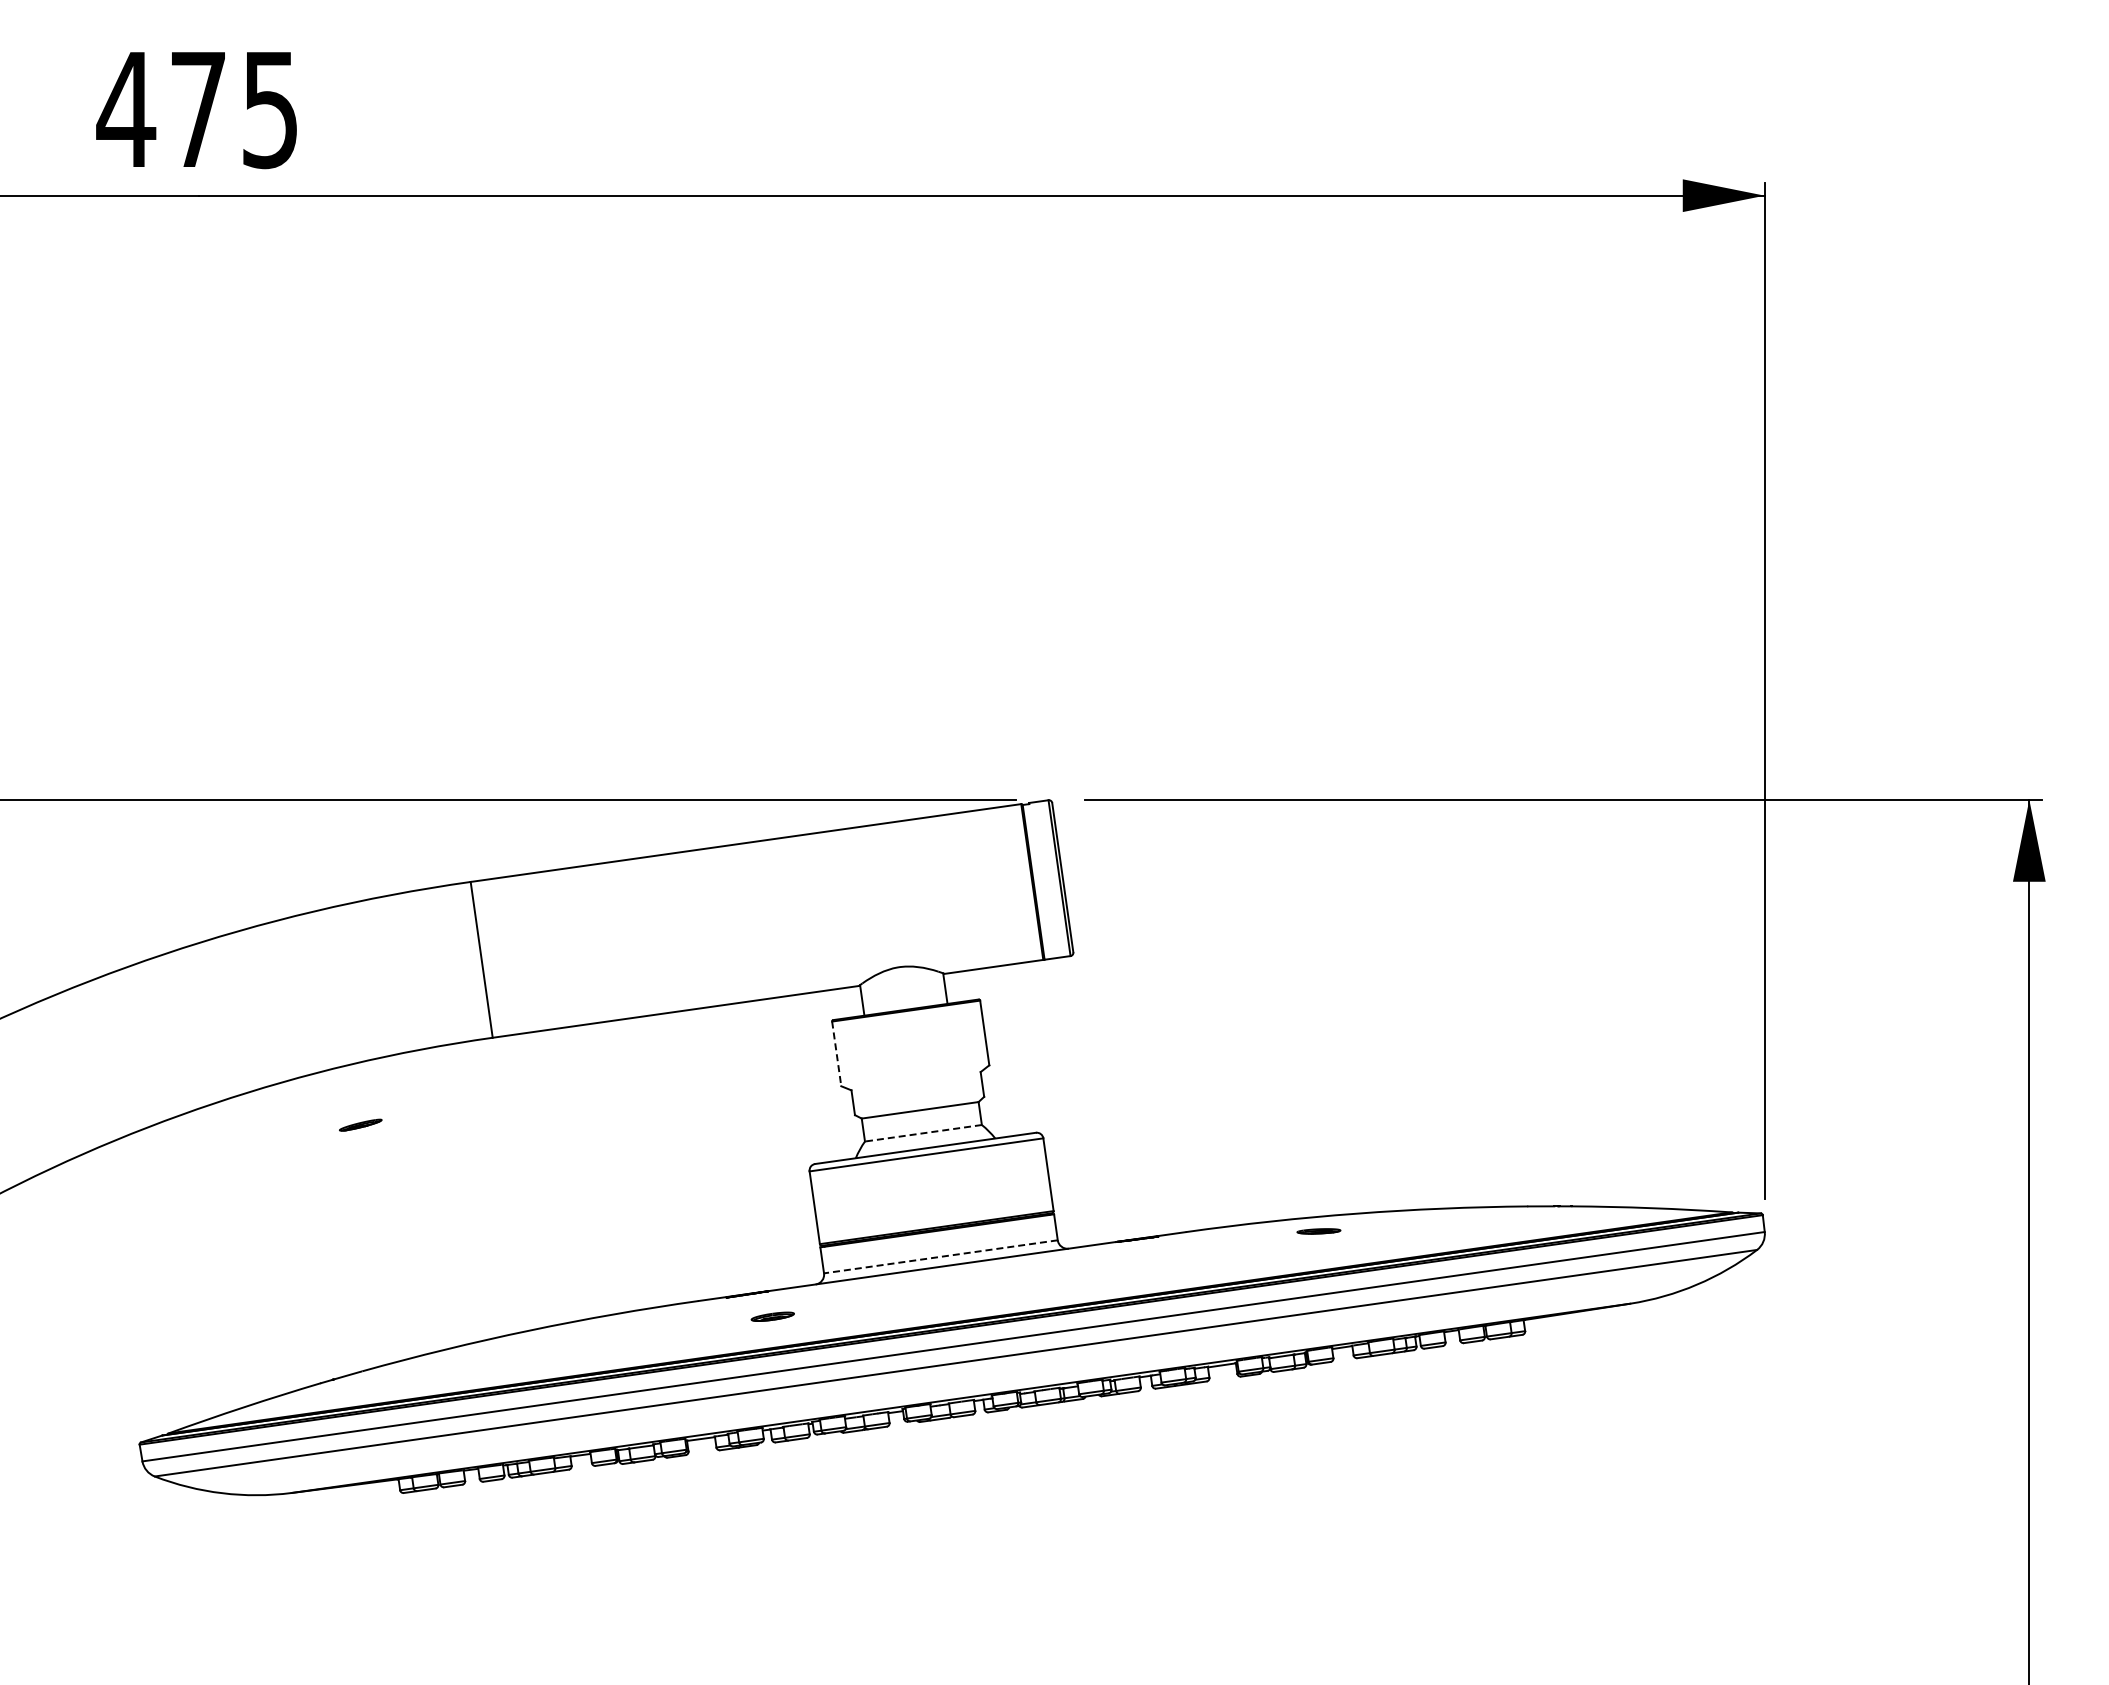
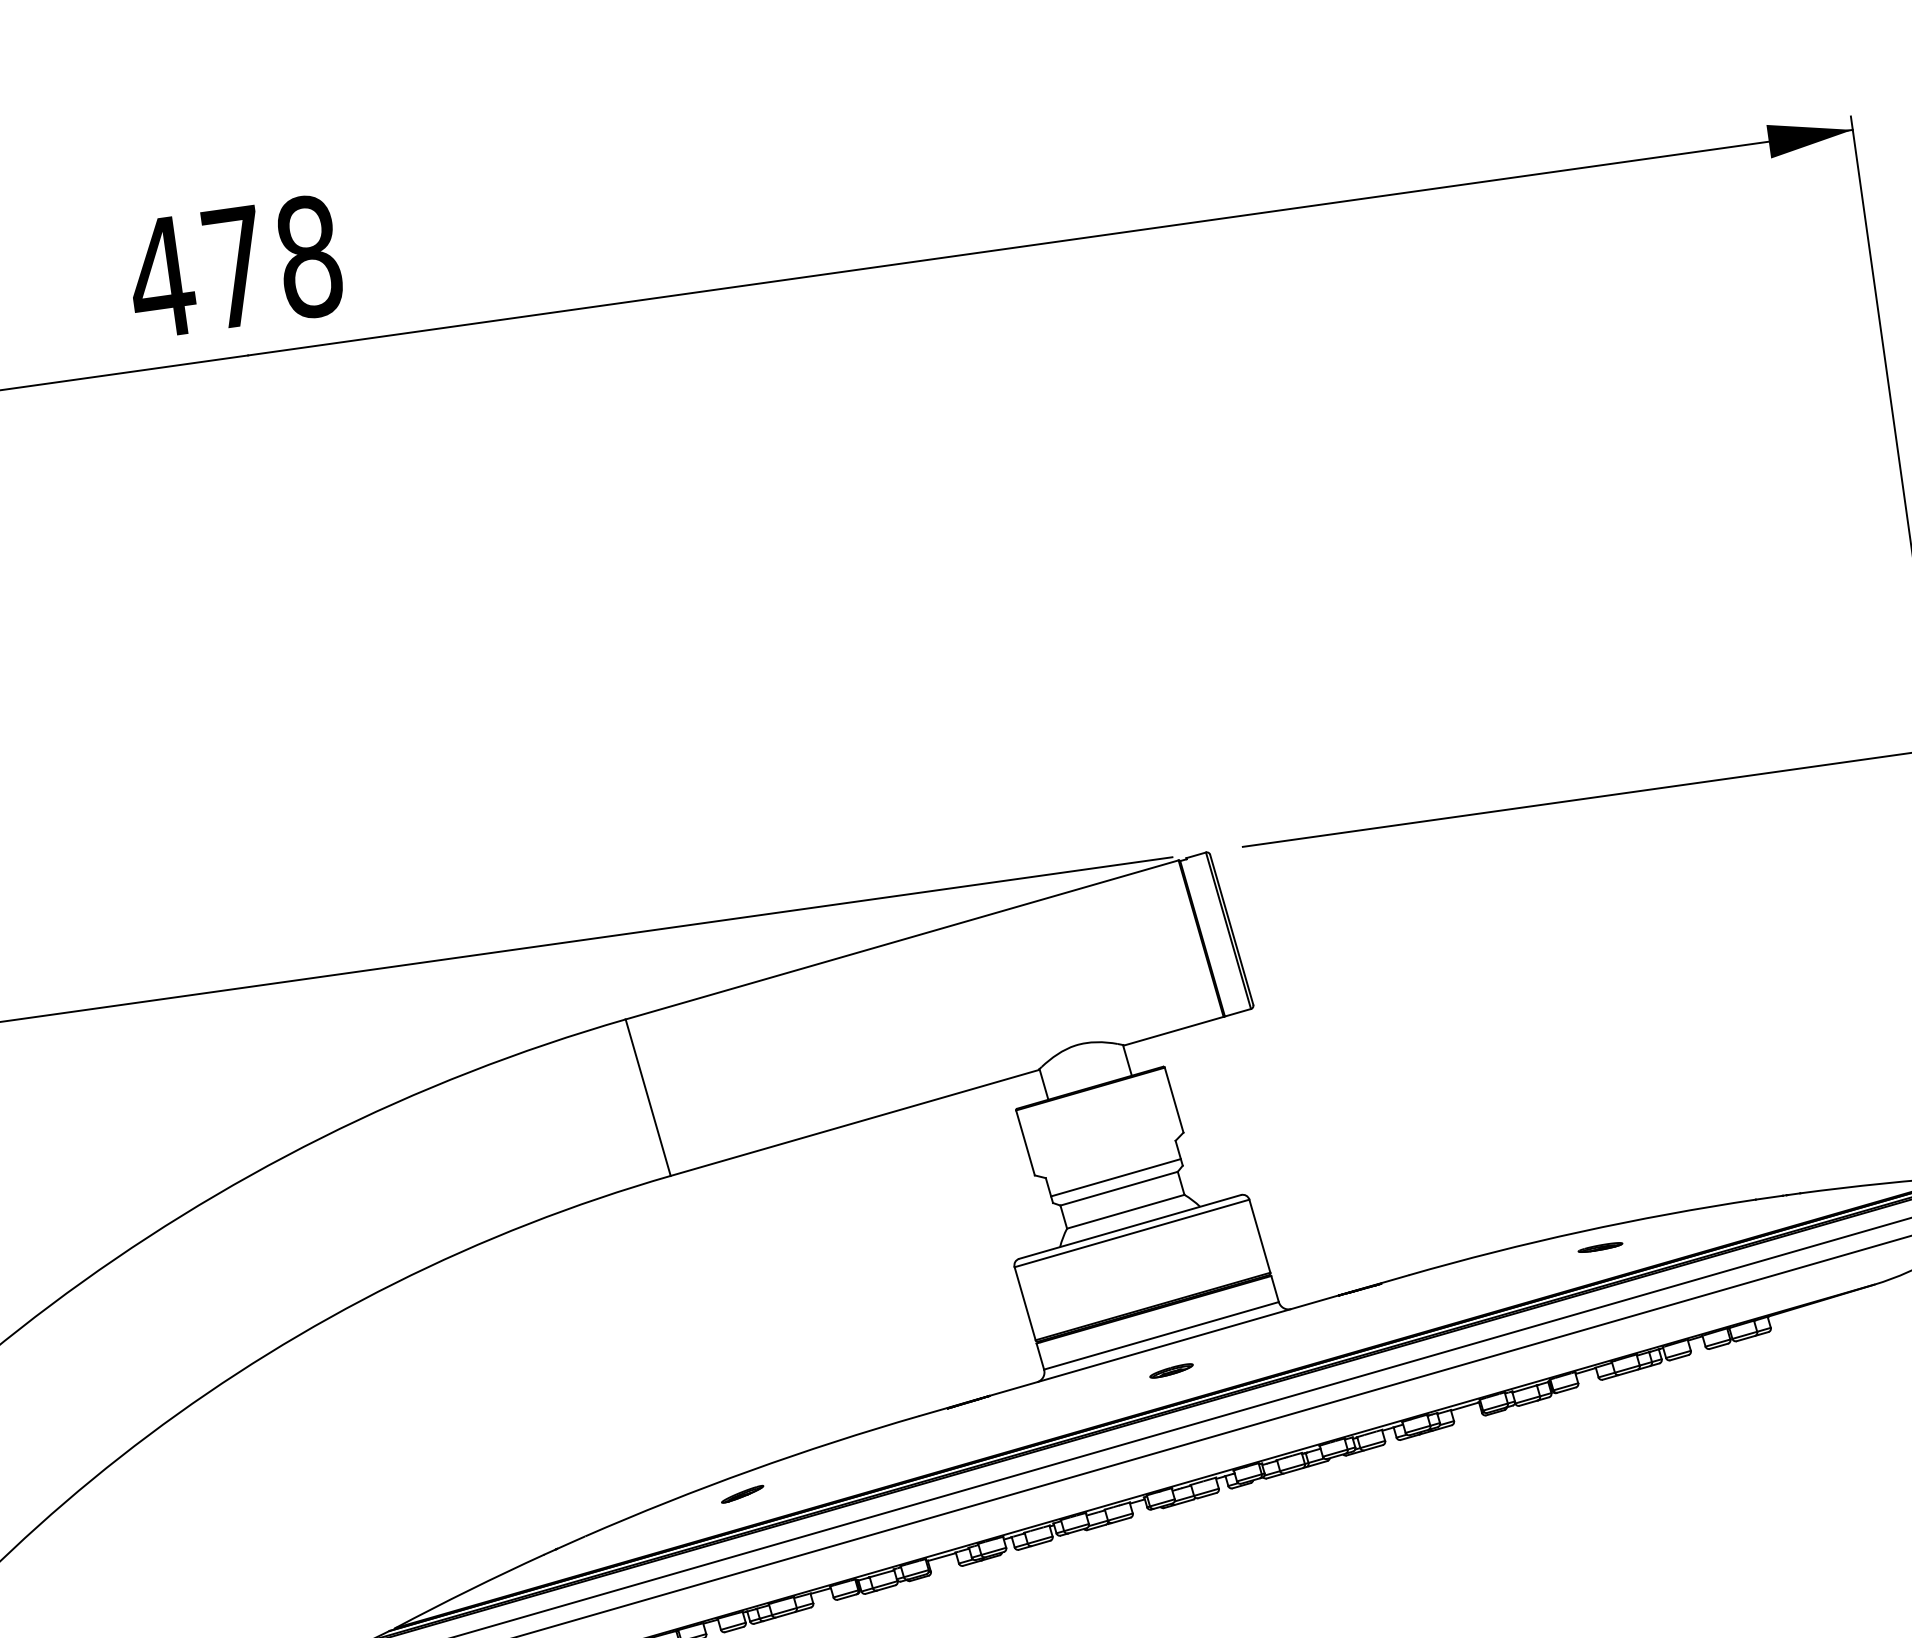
text: (270, 109) -> (309, 256), 475 -> 478
line: (836, 1053) -> (1025, 1142), dashed -> solid
line: (918, 1099) -> (1115, 1177), added
part: (360, 1124) -> (742, 1493), moved
line: (922, 1133) -> (1124, 1212), dashed -> solid
part: (1318, 1231) -> (1600, 1247), moved
line: (940, 1256) -> (1161, 1335), dashed -> solid
part: (772, 1316) -> (1171, 1370), moved

